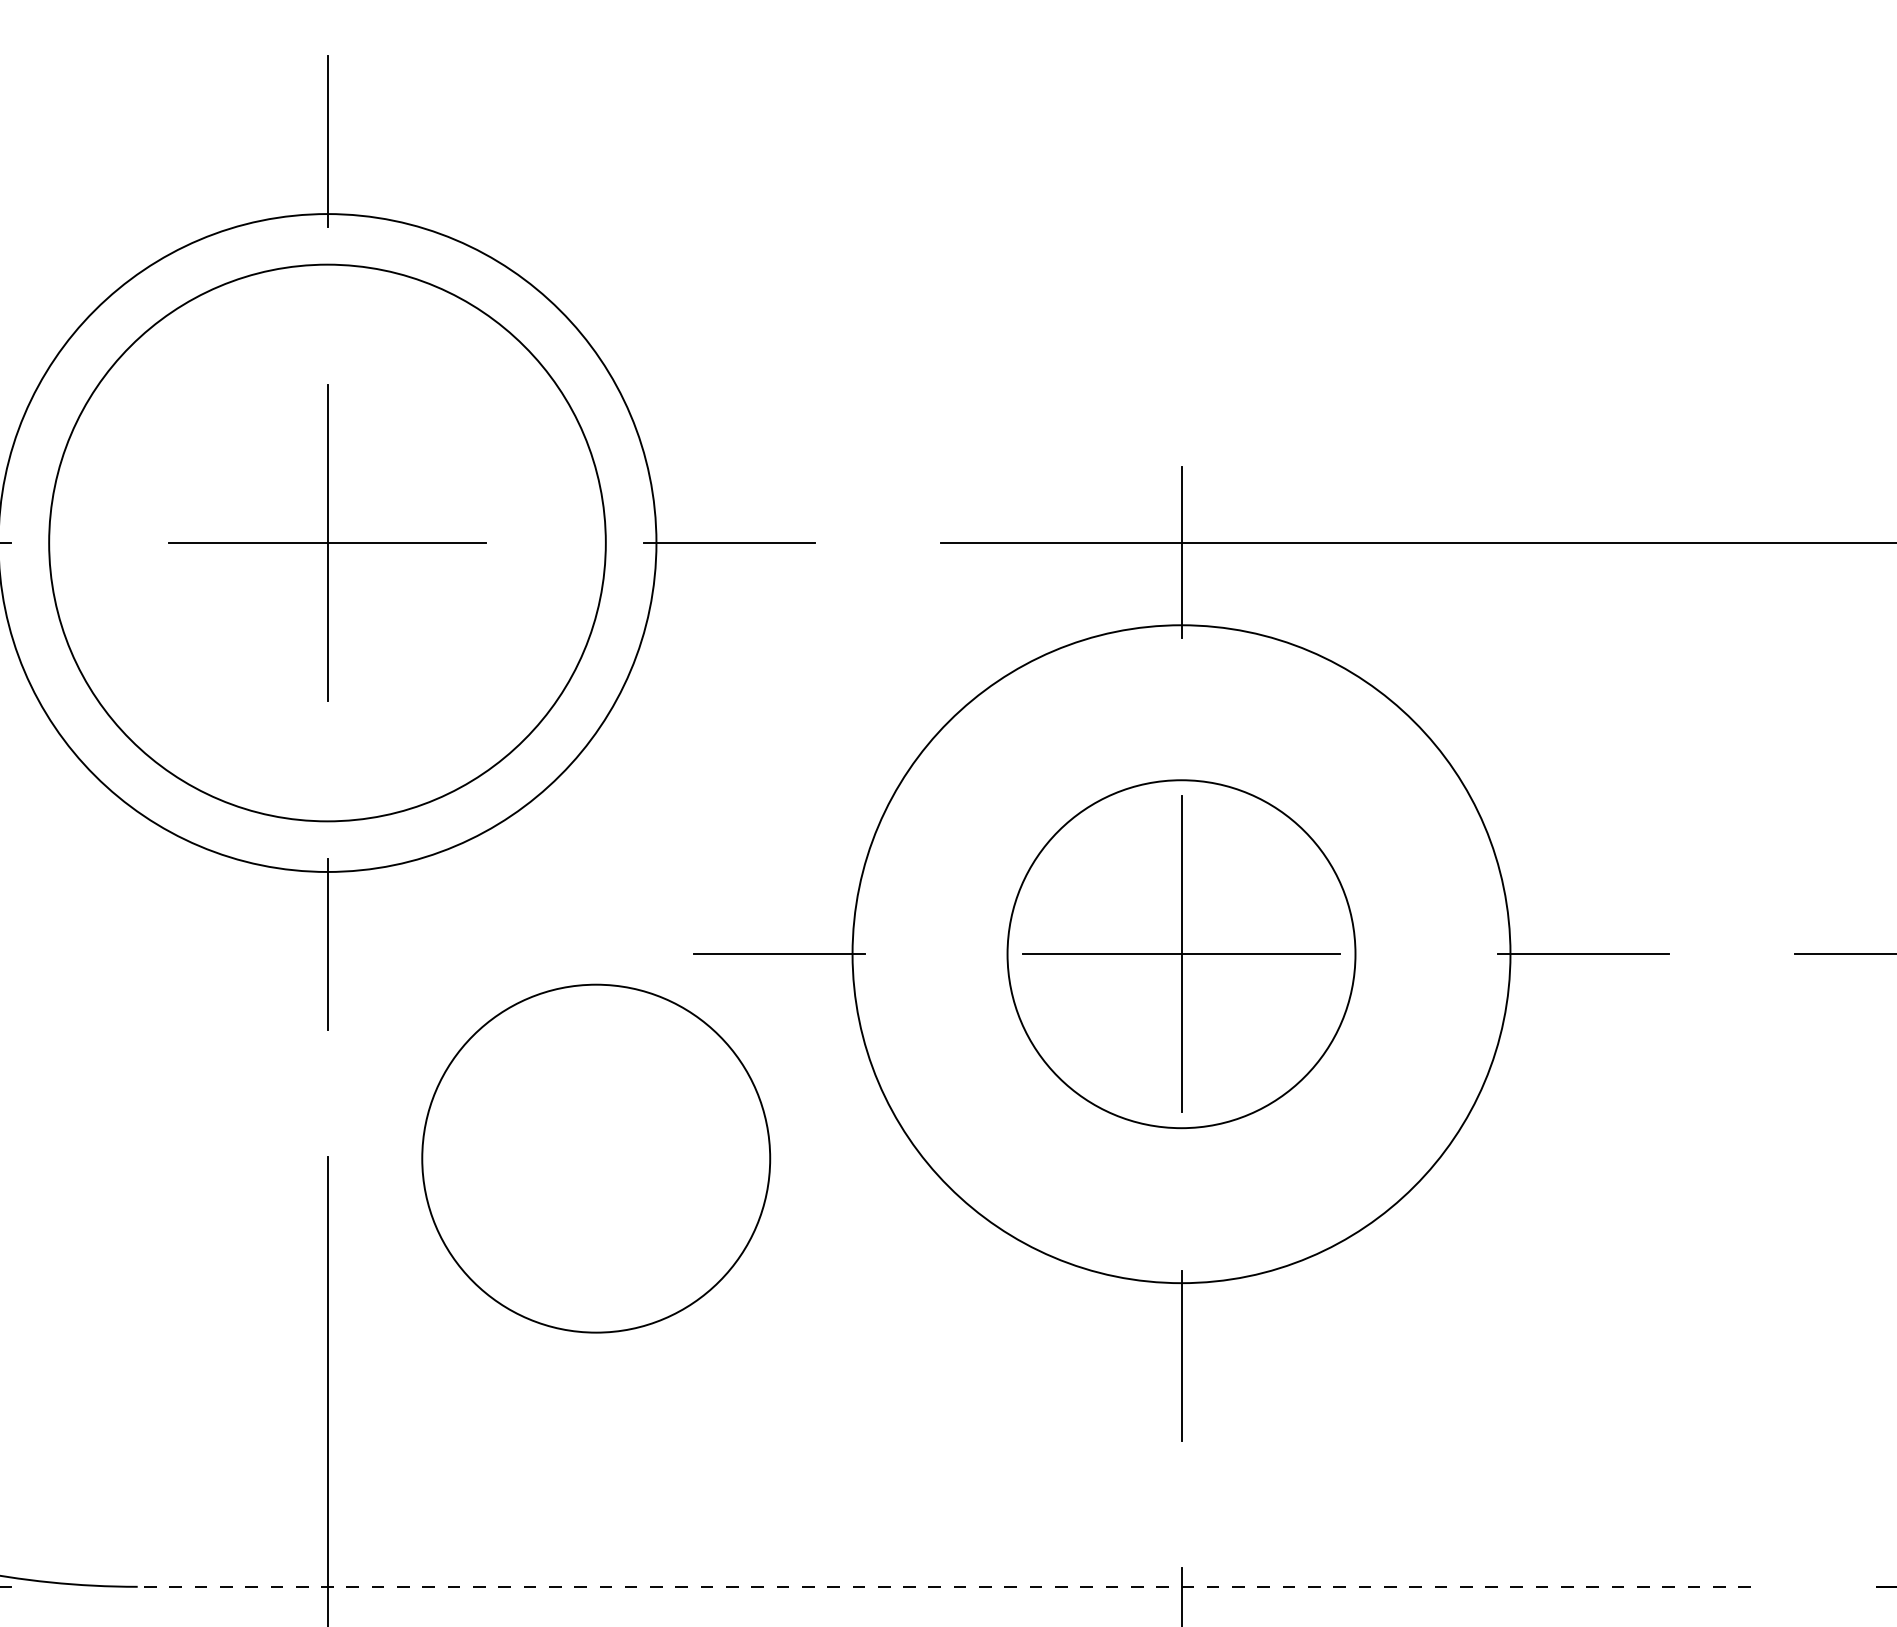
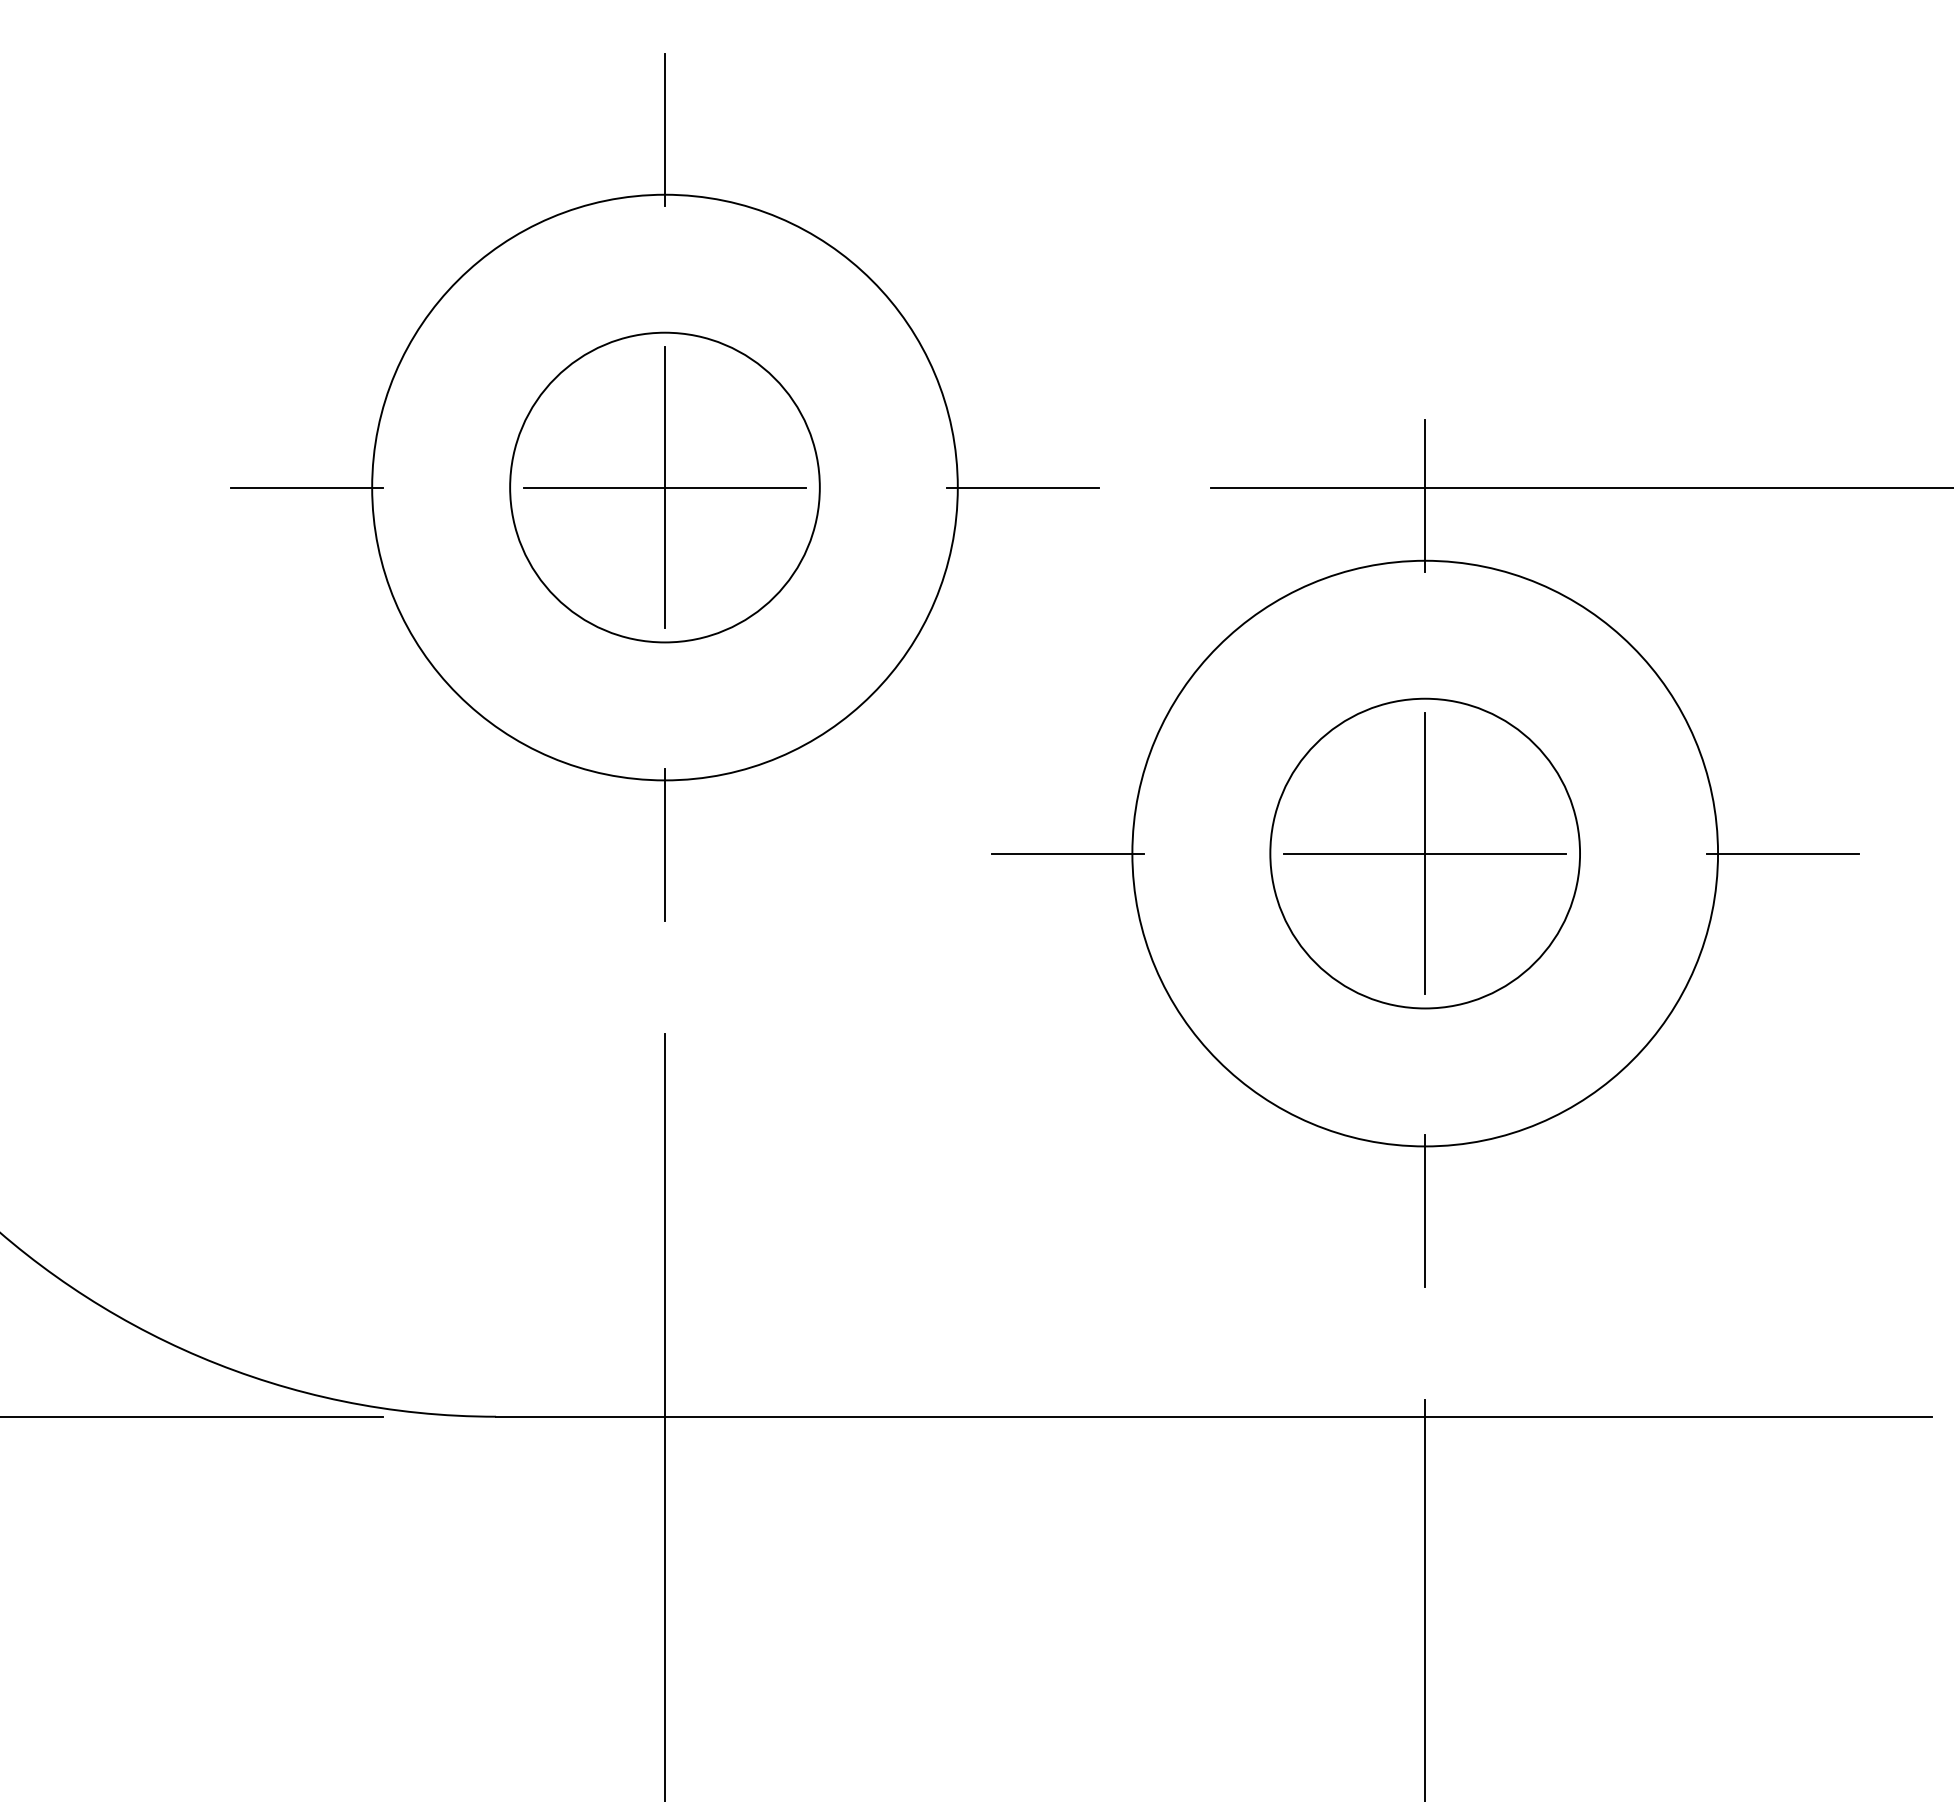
circle: (326, 542) -> (664, 487), size x0.62
circle: (595, 1158) -> (903, 1035), removed
line: (944, 1586) -> (1214, 1416), dashed -> solid

